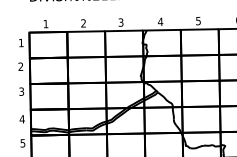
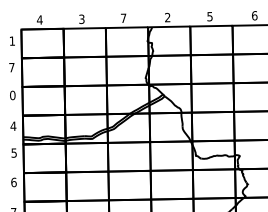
text: (160, 21) -> (167, 17), 4 -> 2
text: (120, 22) -> (123, 18), 3 -> 7
text: (45, 23) -> (39, 19), 1 -> 4
text: (83, 23) -> (81, 19), 2 -> 3
text: (20, 66) -> (11, 67), 2 -> 7
text: (21, 91) -> (12, 95), 3 -> 0

